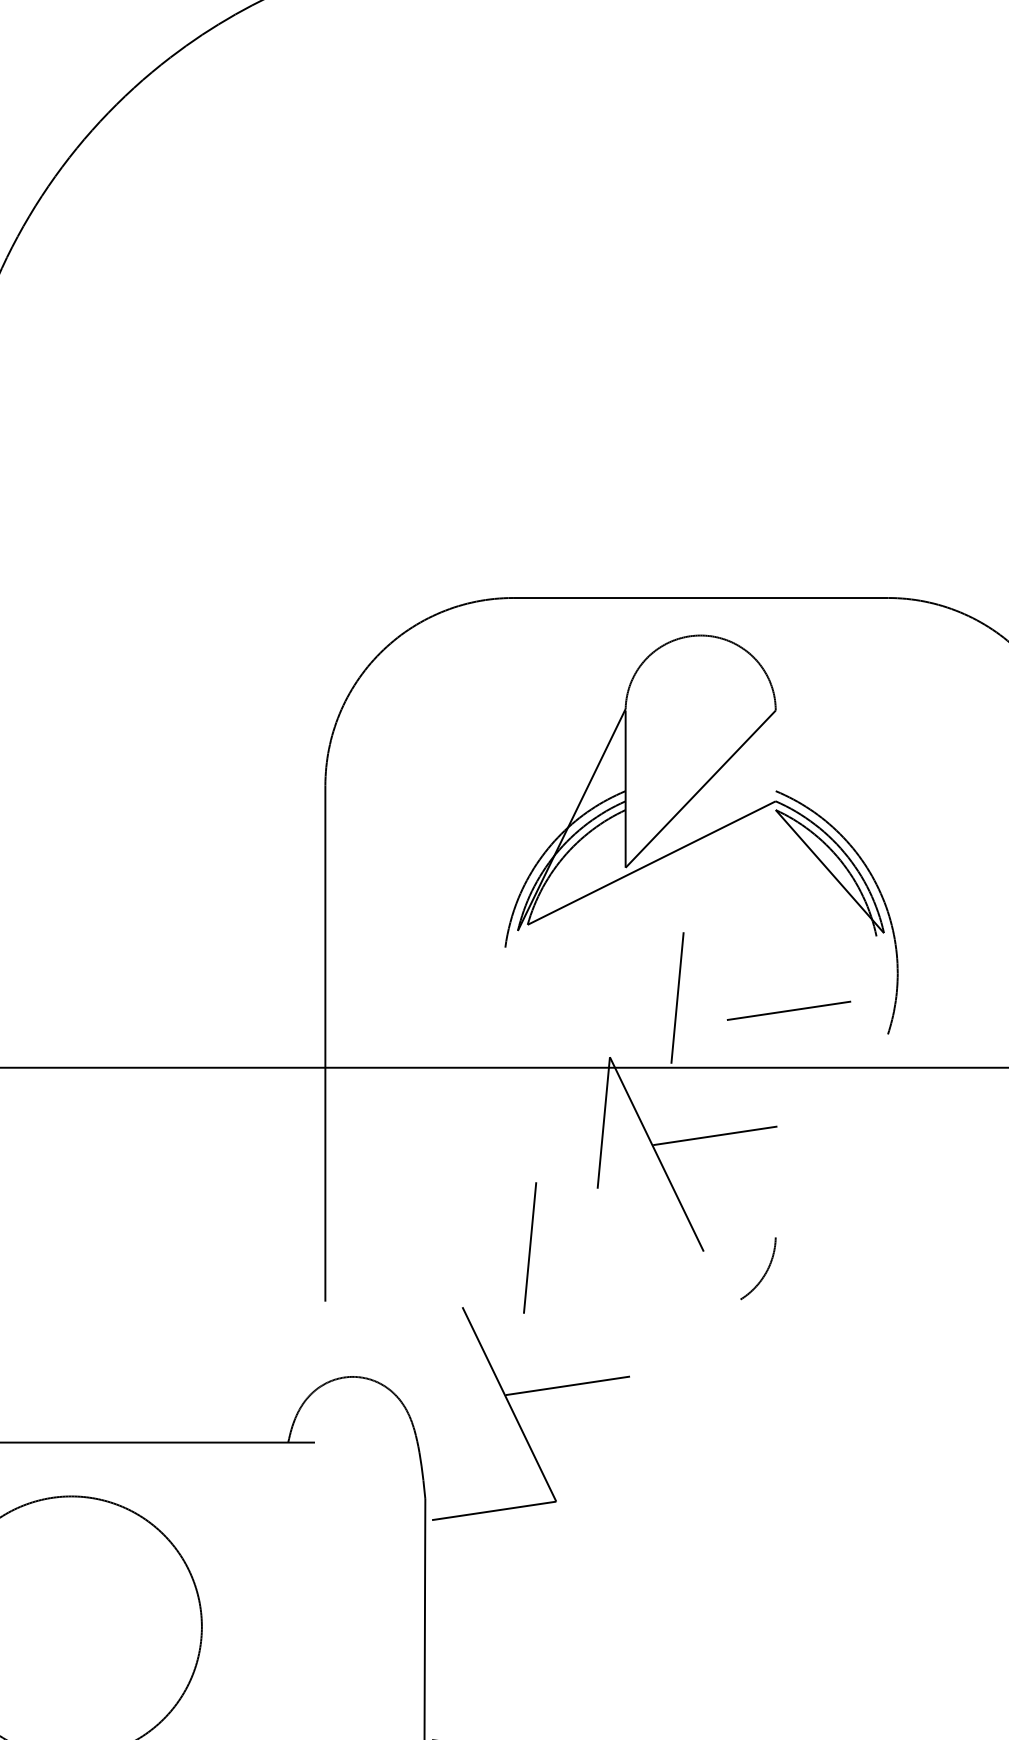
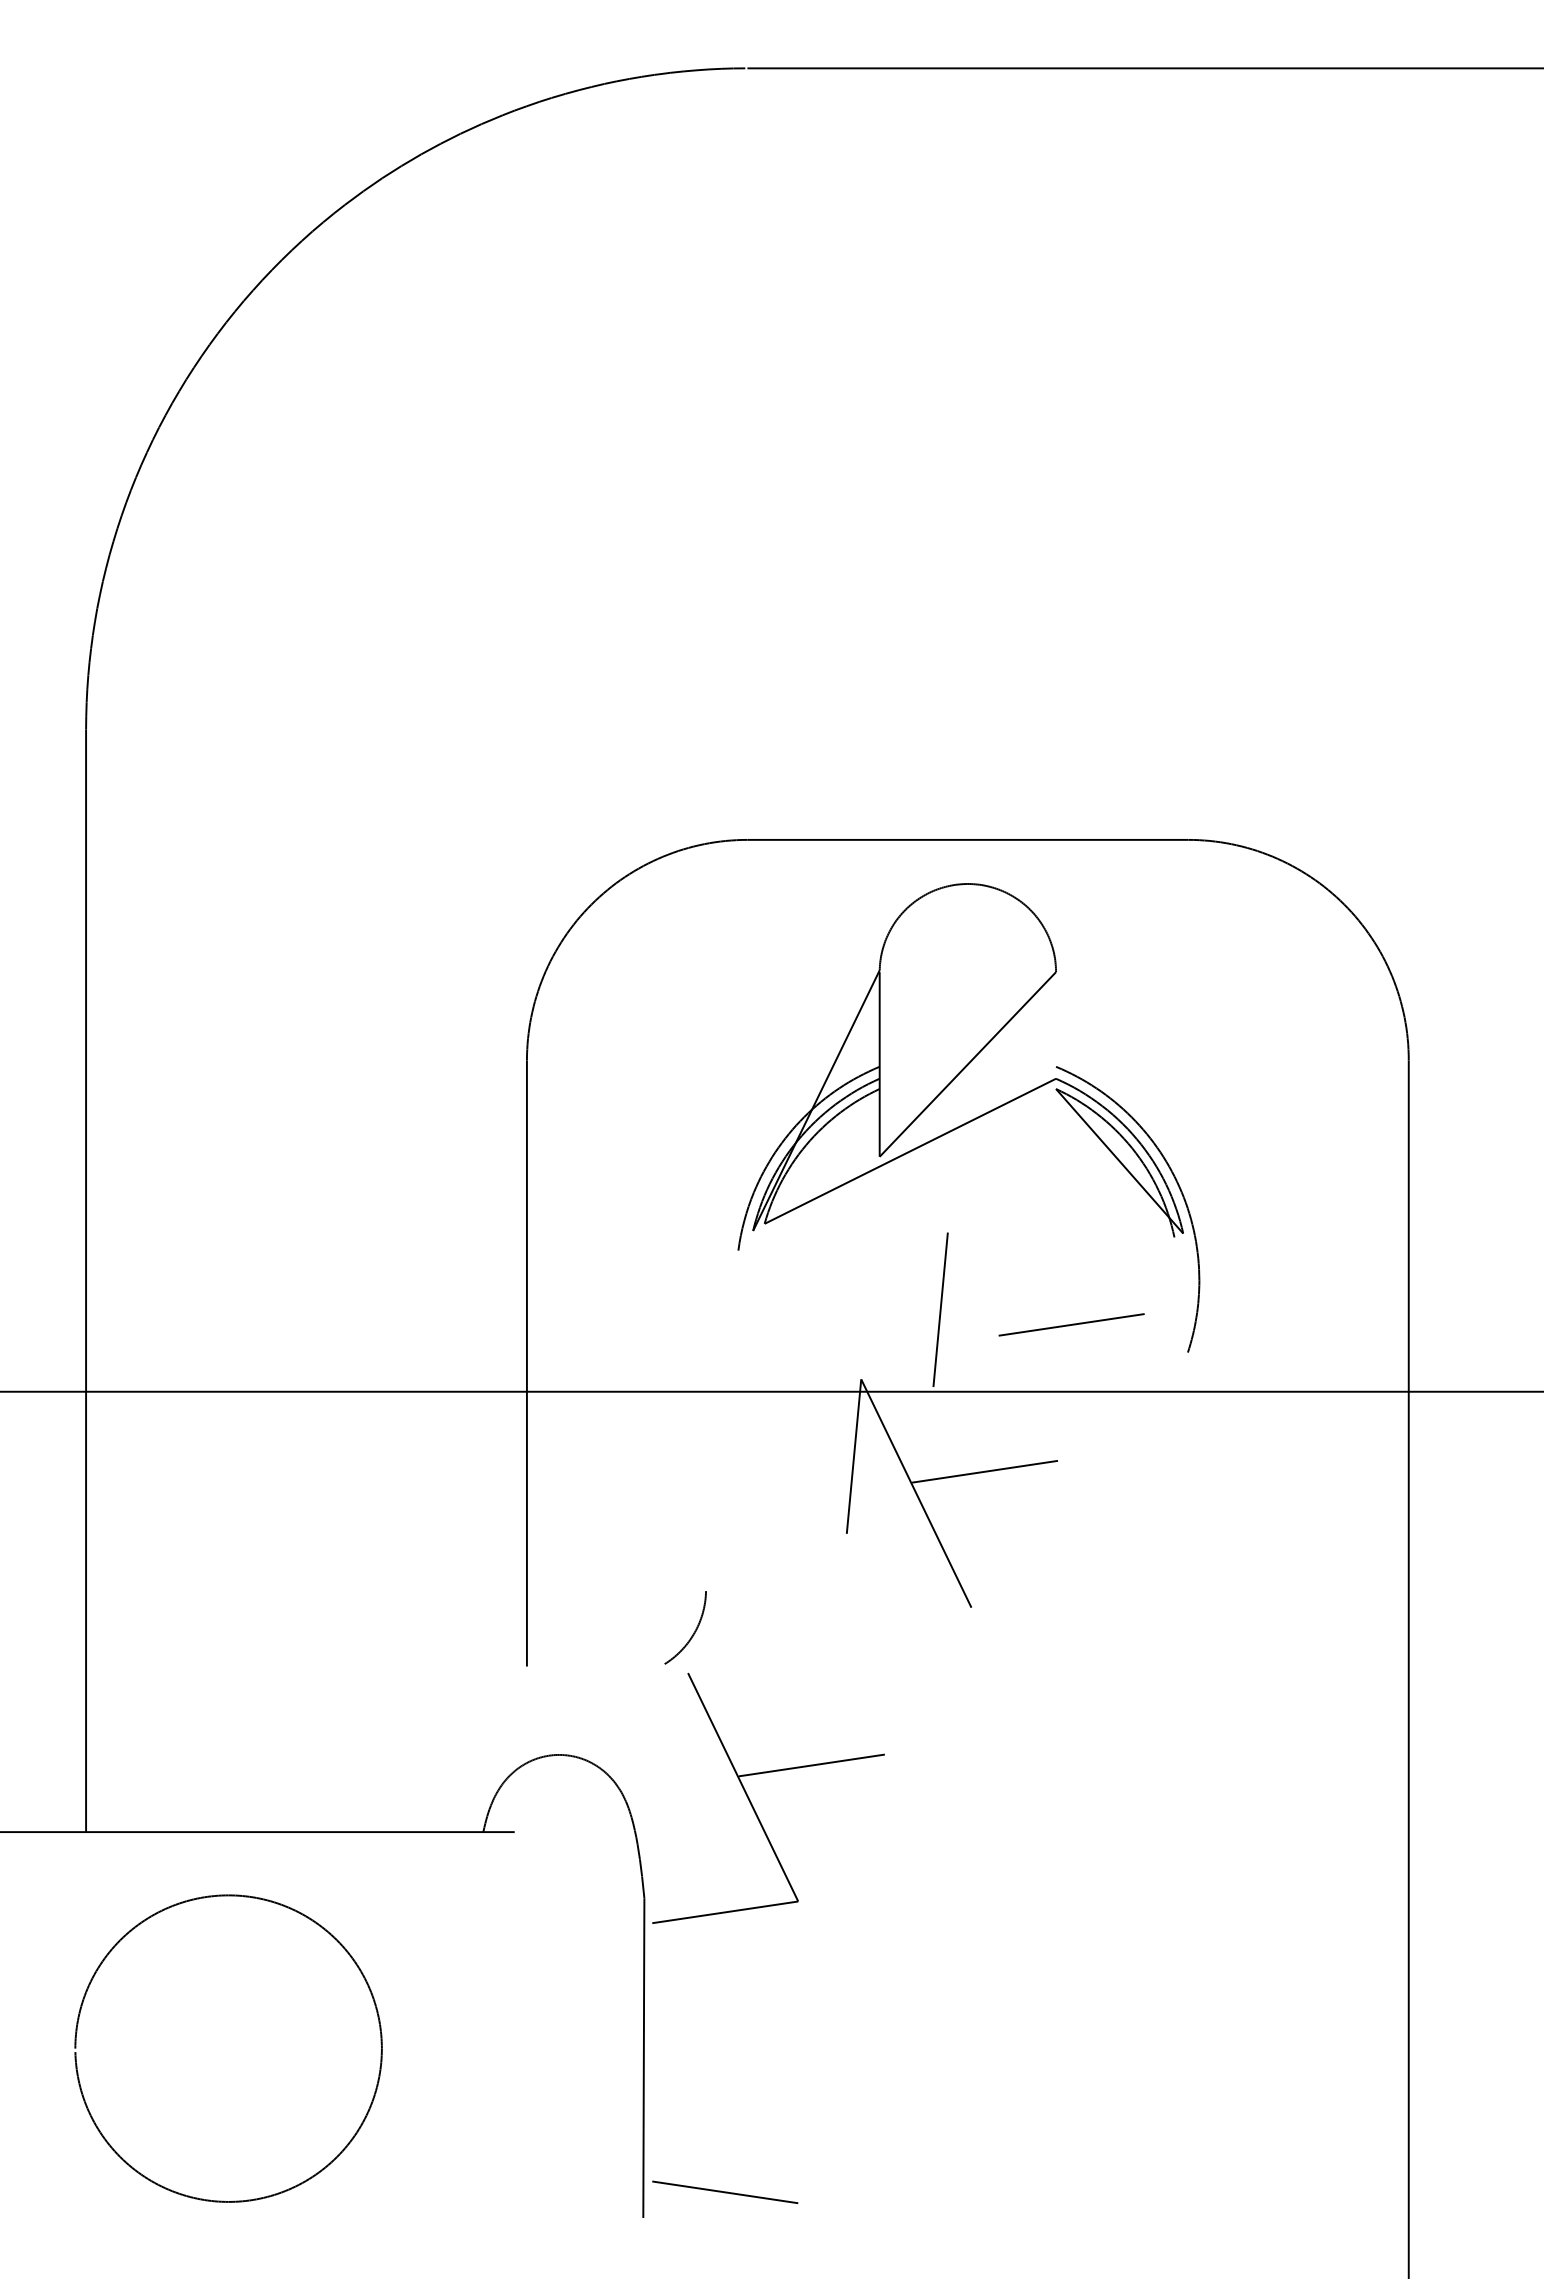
line: (530, 1247) -> (767, 1603), removed
part: (765, 1272) -> (693, 1632), moved

